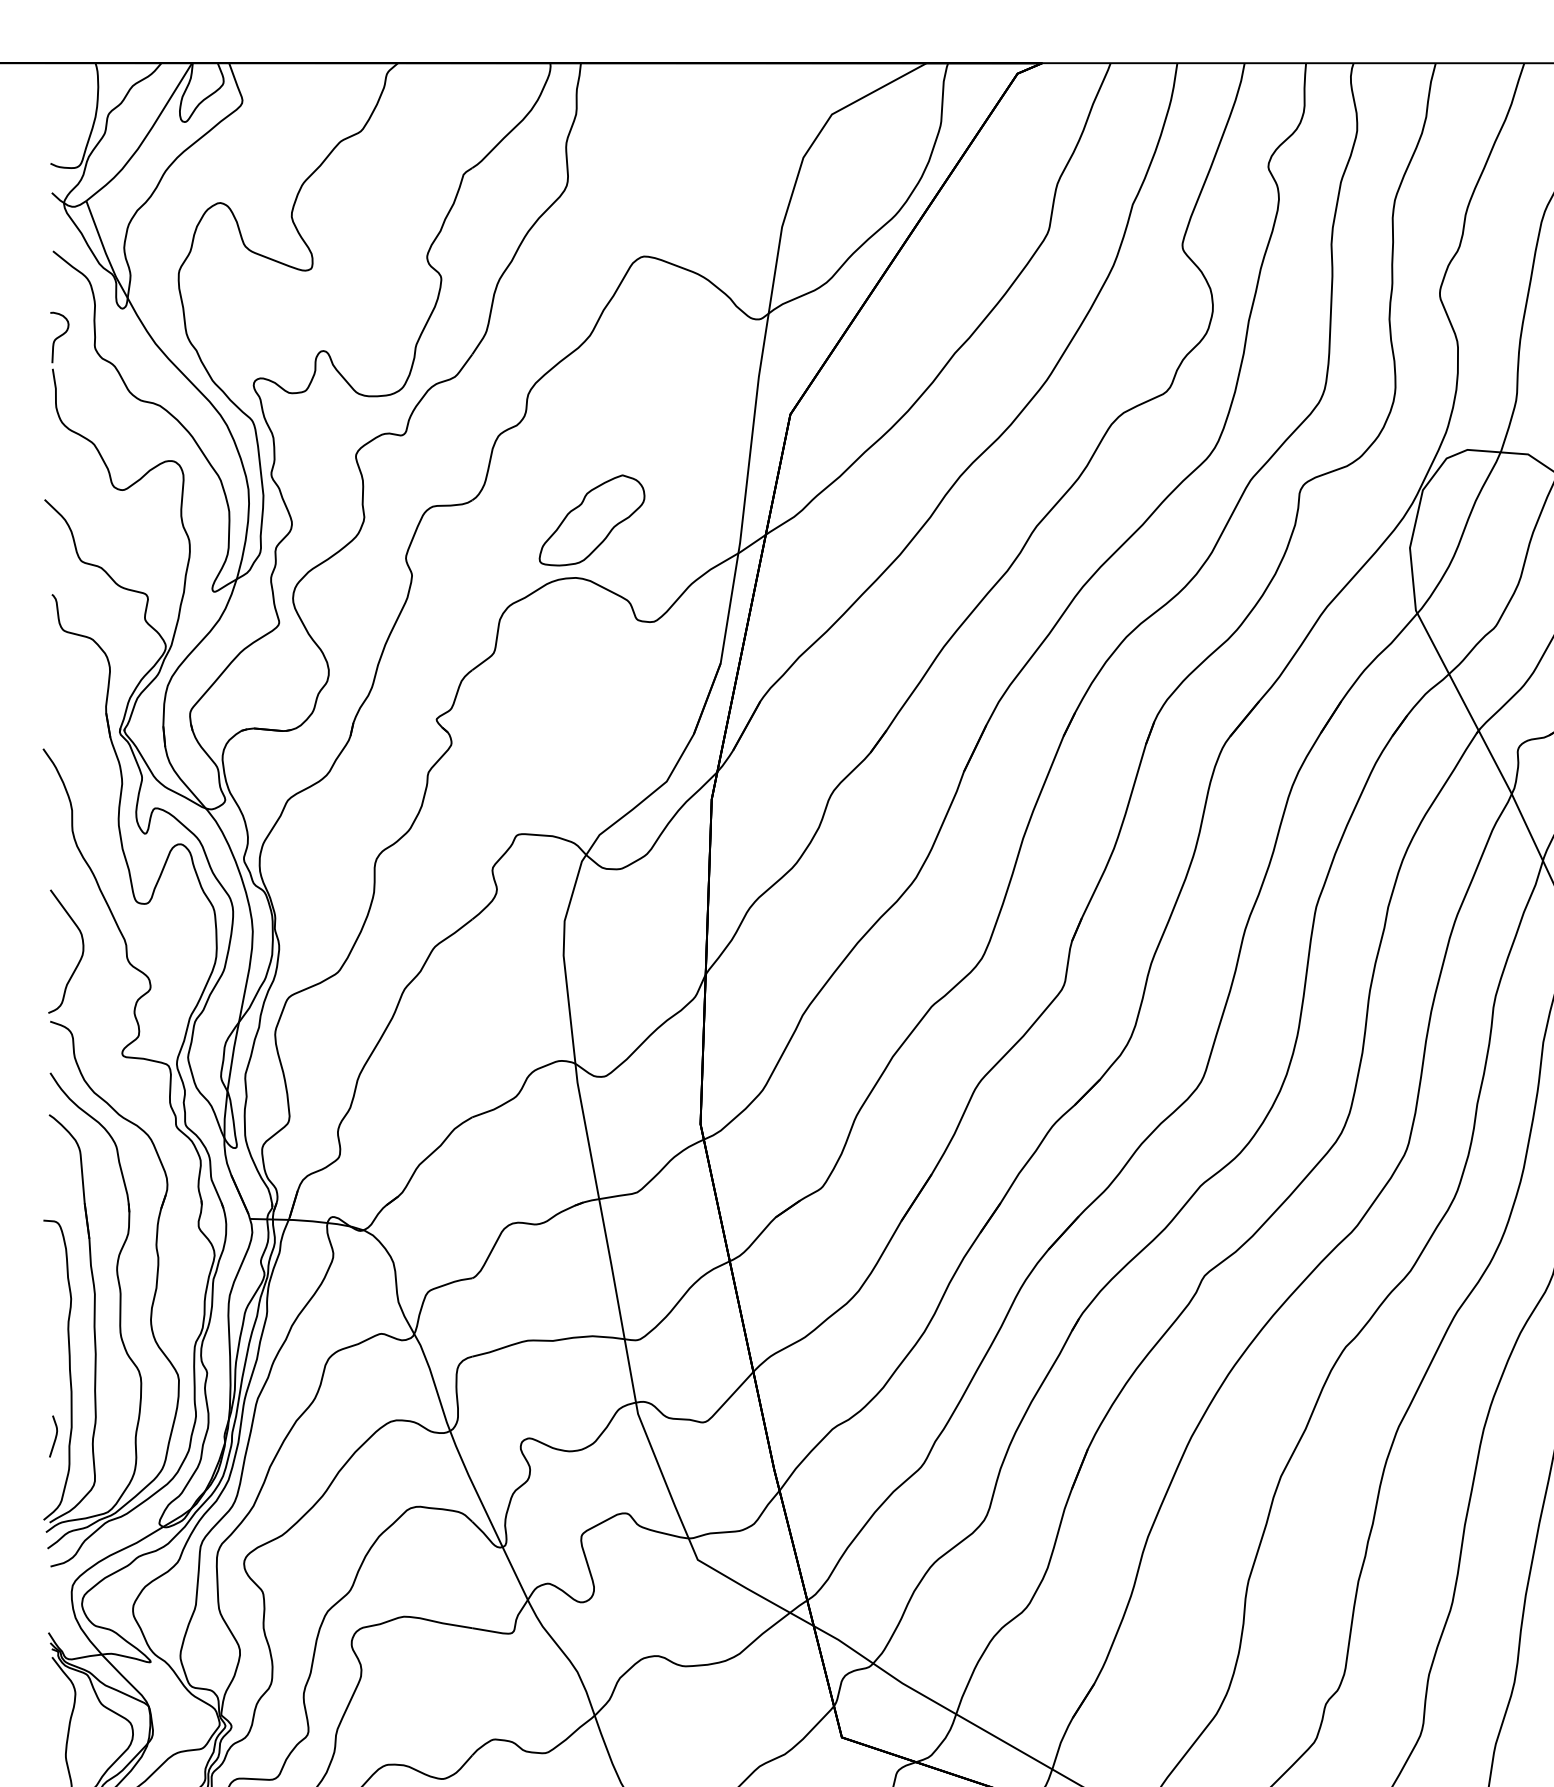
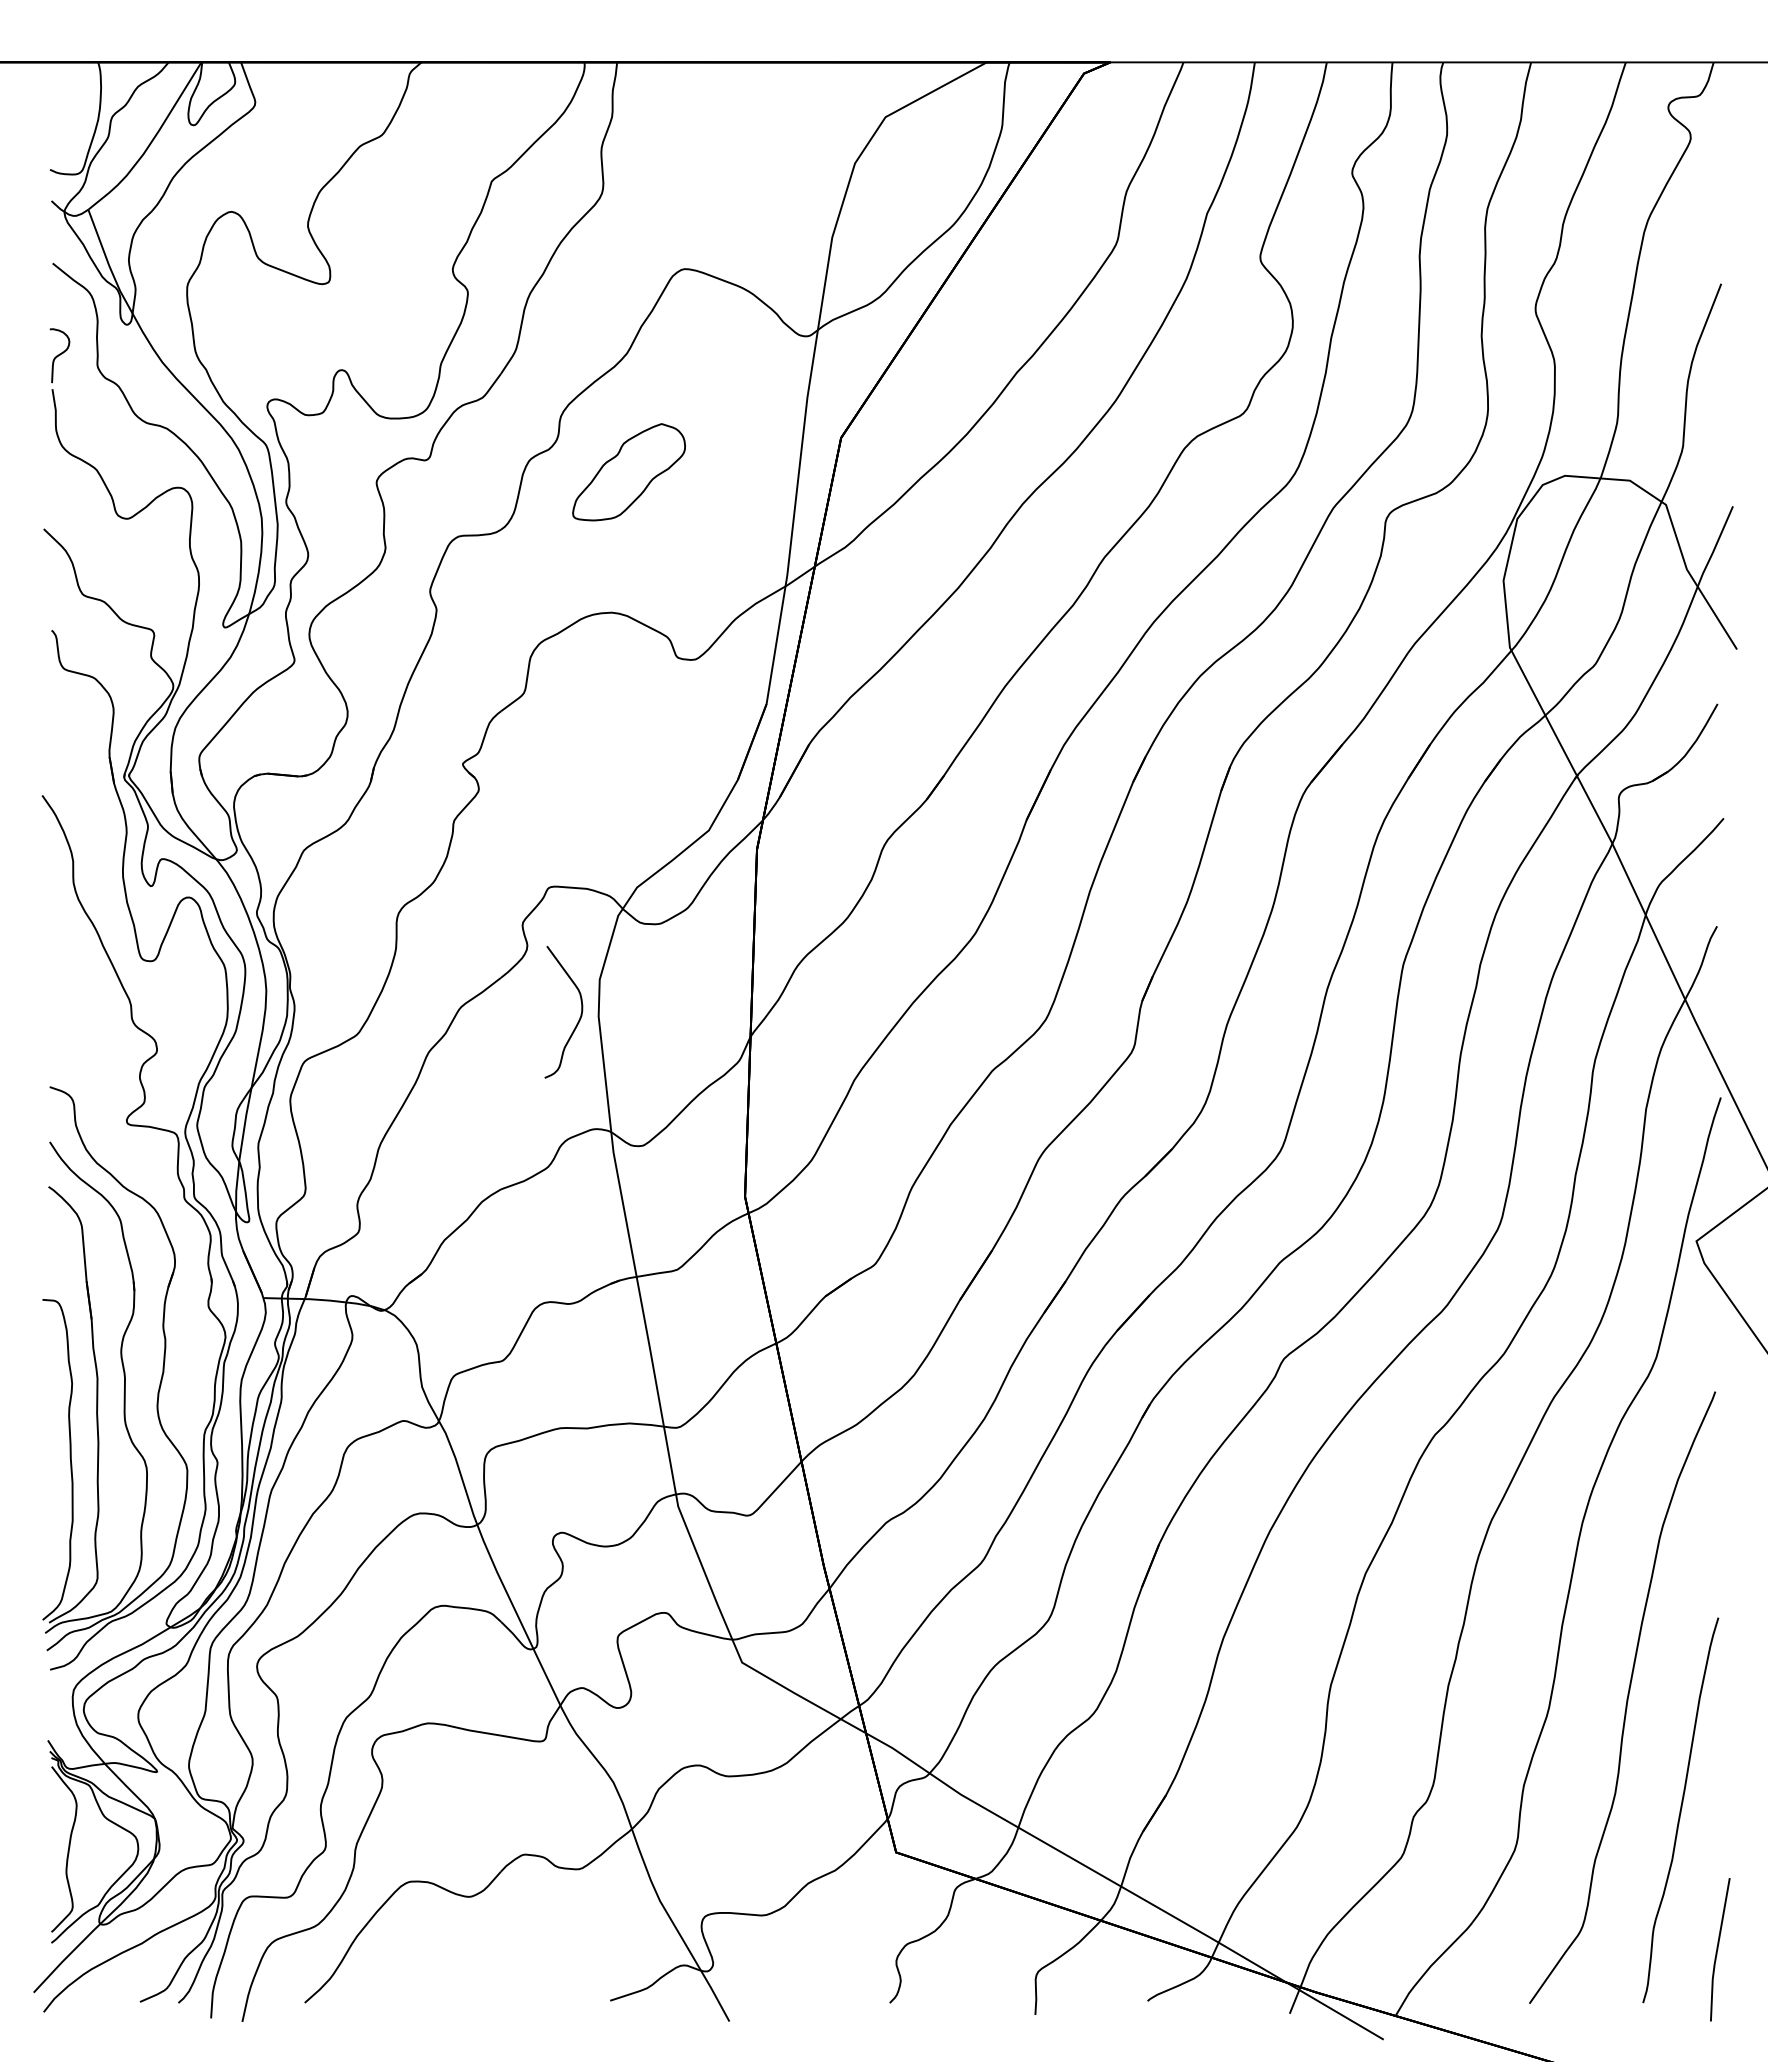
part: (591, 520) -> (628, 472), moved
curve: (80, 956) -> (579, 1017), moved
curve: (54, 1438) -> (54, 1532), removed

